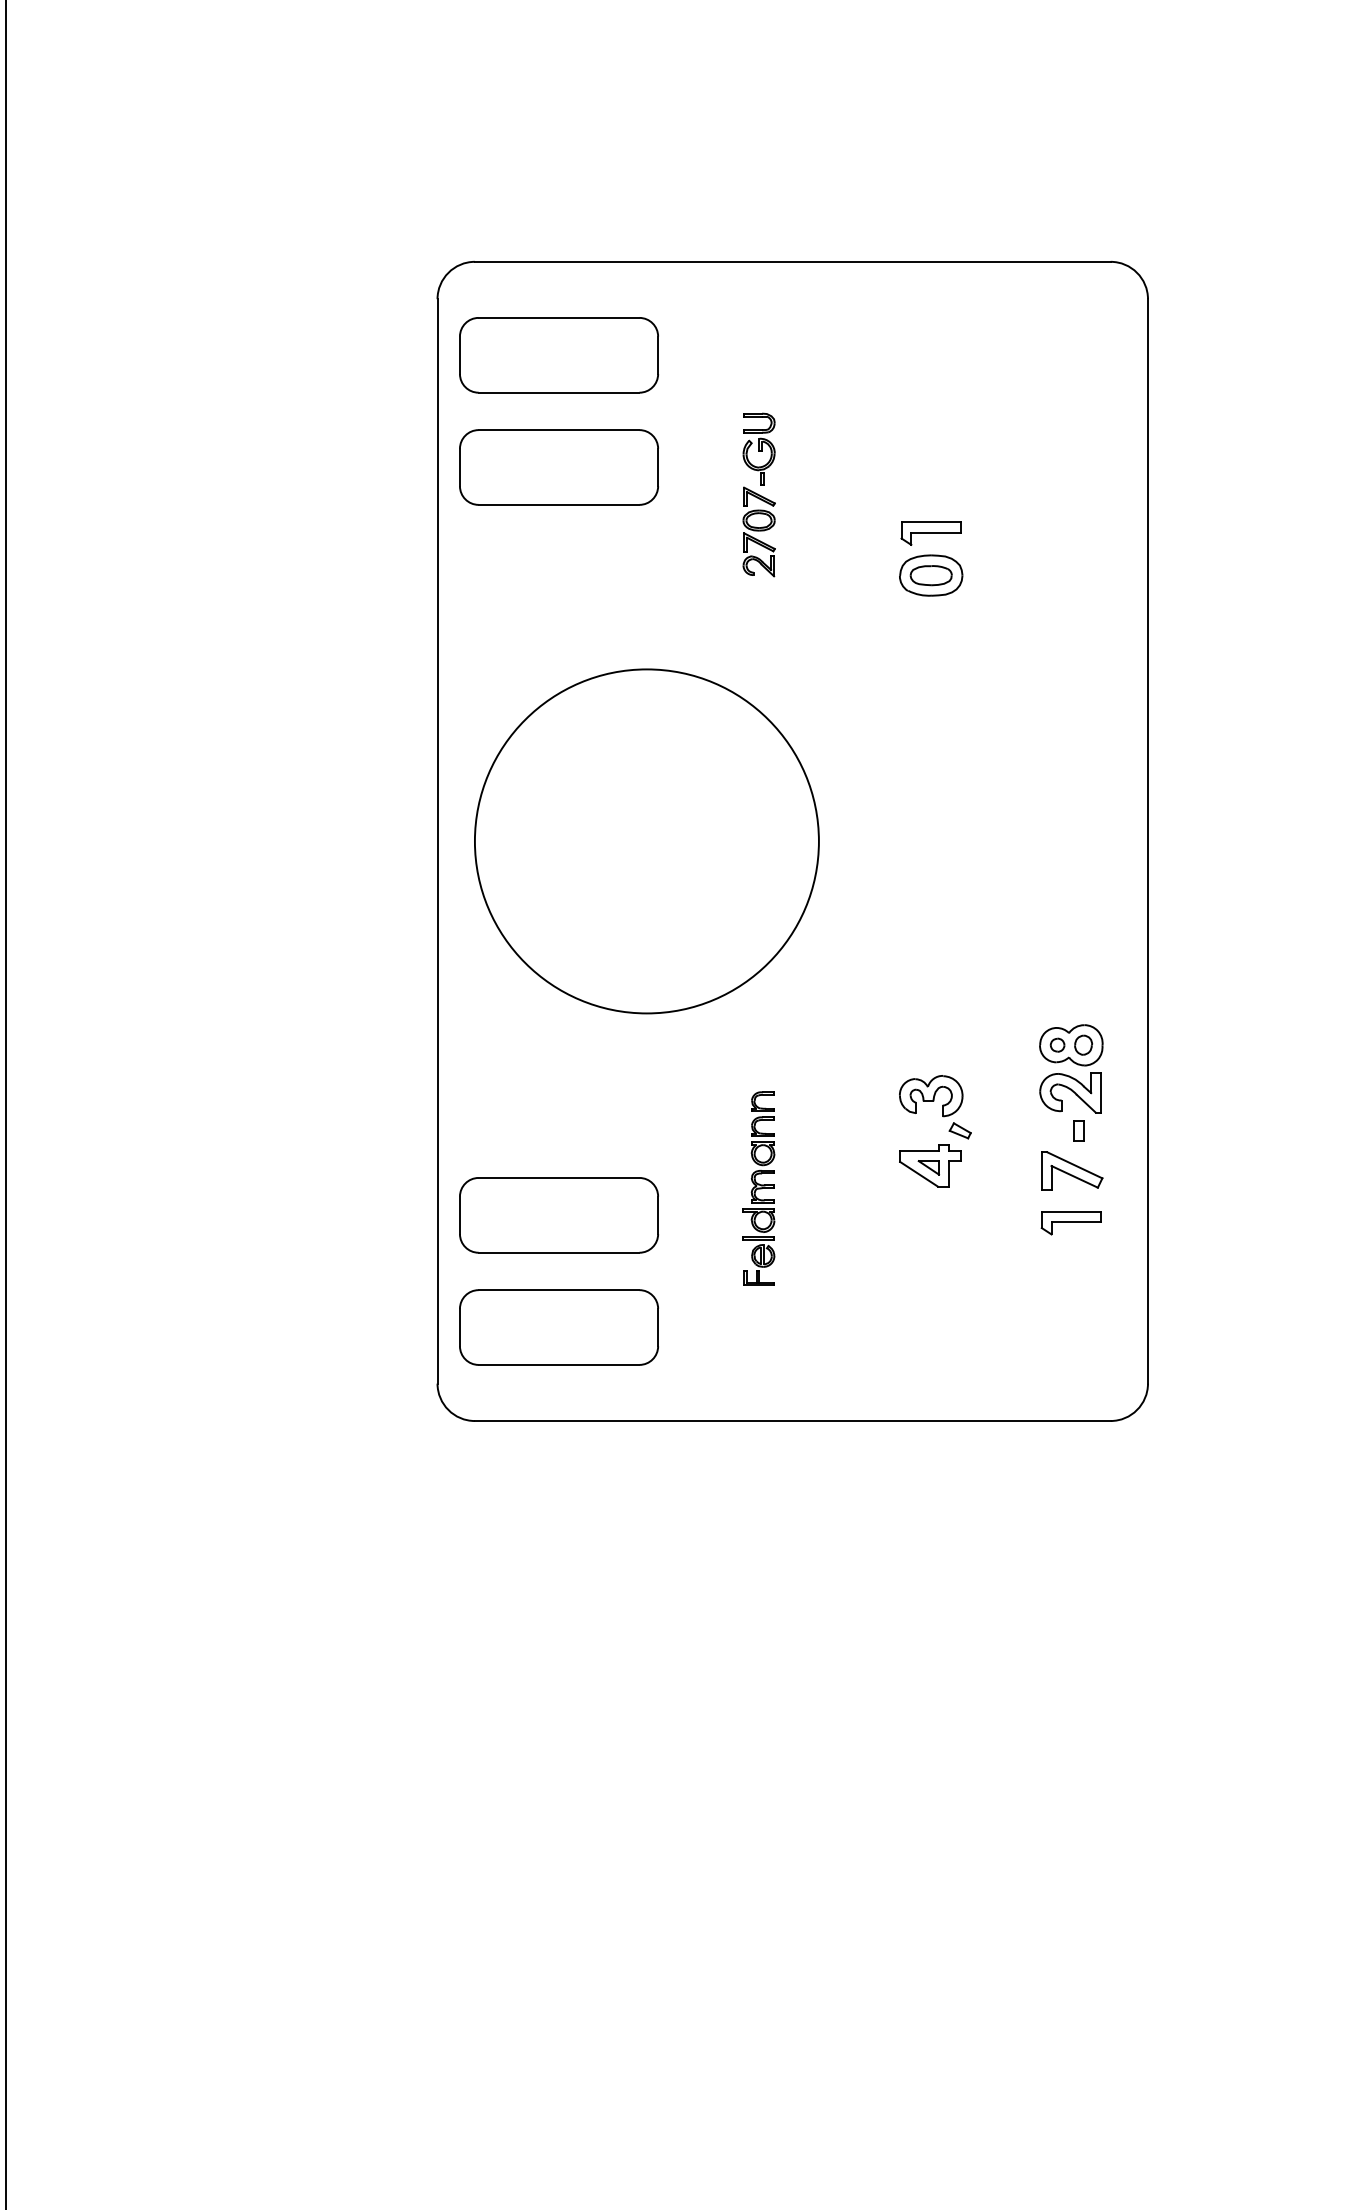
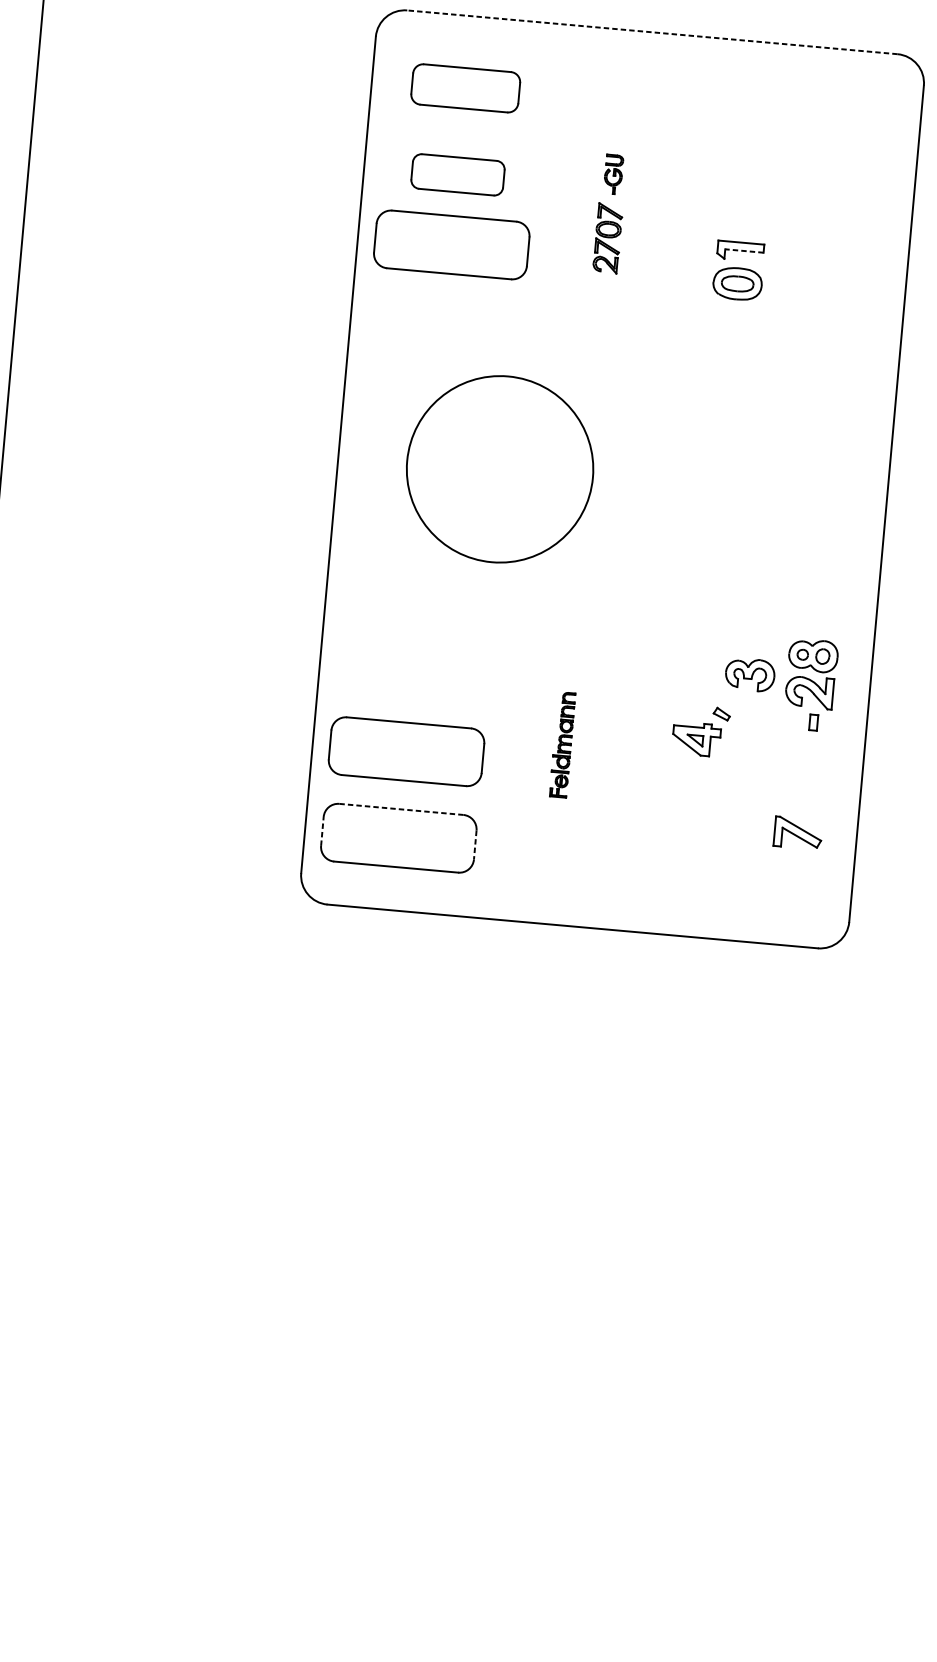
line: (792, 261) -> (652, 32), solid -> dashed
part: (558, 355) -> (465, 88), size x0.7
part: (758, 448) -> (613, 173), size x0.7
part: (558, 467) -> (457, 174), size x0.6
line: (936, 532) -> (744, 251), solid -> dashed
part: (558, 558) -> (451, 245), added
circle: (646, 841) -> (499, 469), size x0.7
part: (931, 1096) -> (750, 675), moved
part: (1072, 1170) -> (798, 832), moved
part: (758, 1188) -> (562, 744), size x0.7
part: (1070, 1223) -> (800, 793), removed
line: (559, 1290) -> (401, 809), solid -> dashed
line: (459, 1327) -> (322, 831), solid -> dashed
line: (658, 1327) -> (475, 845), solid -> dashed

